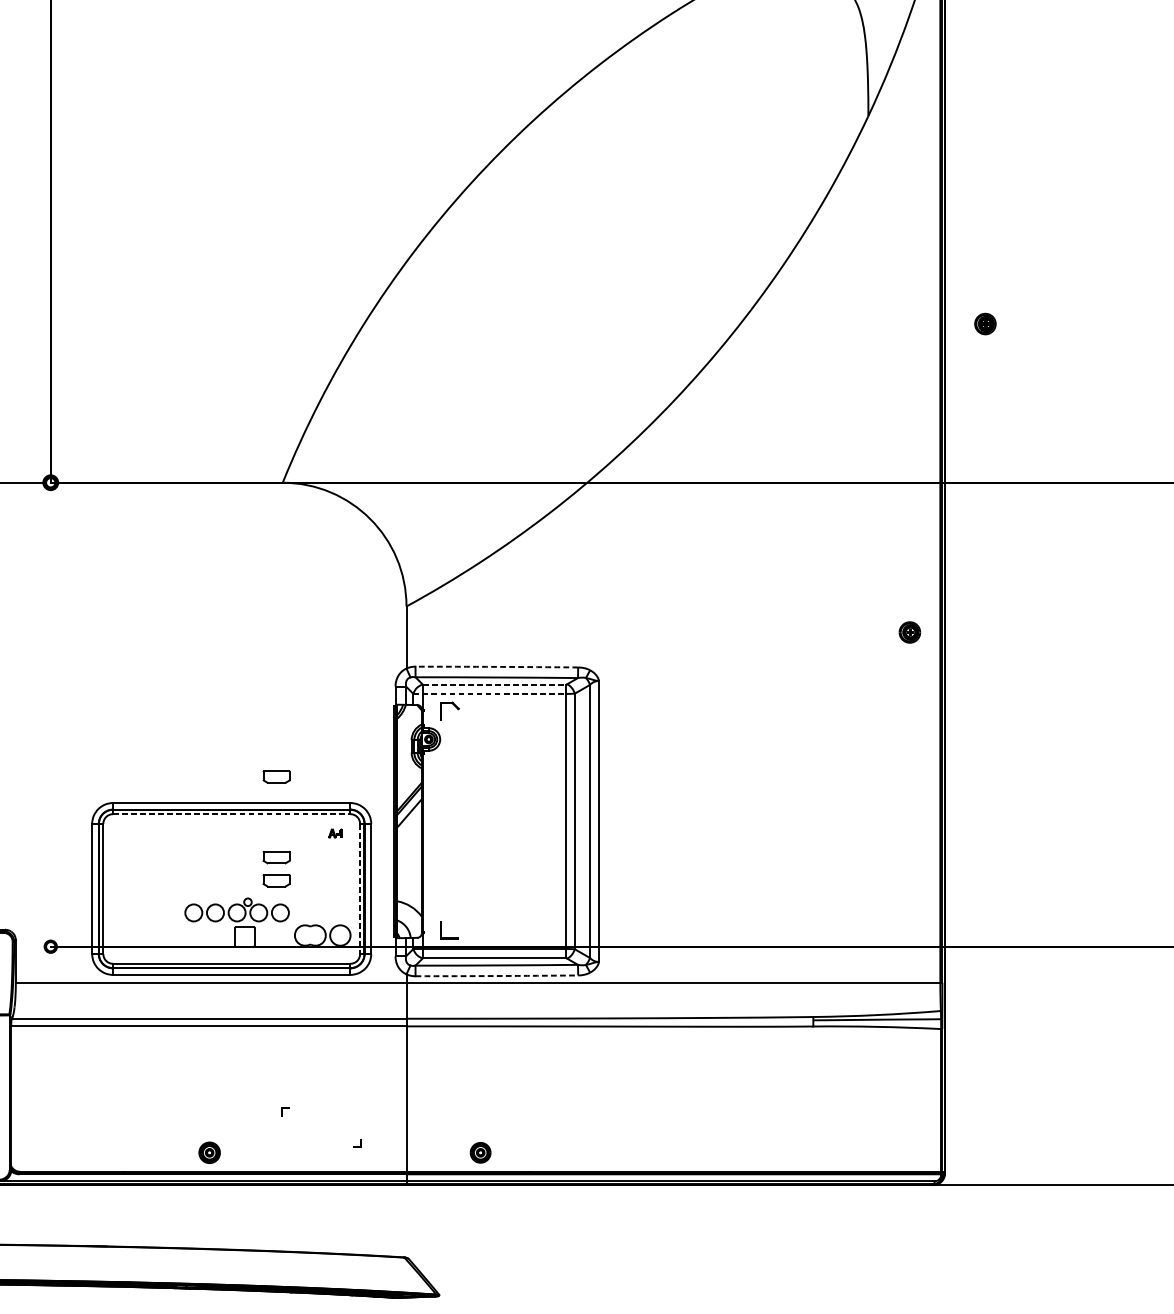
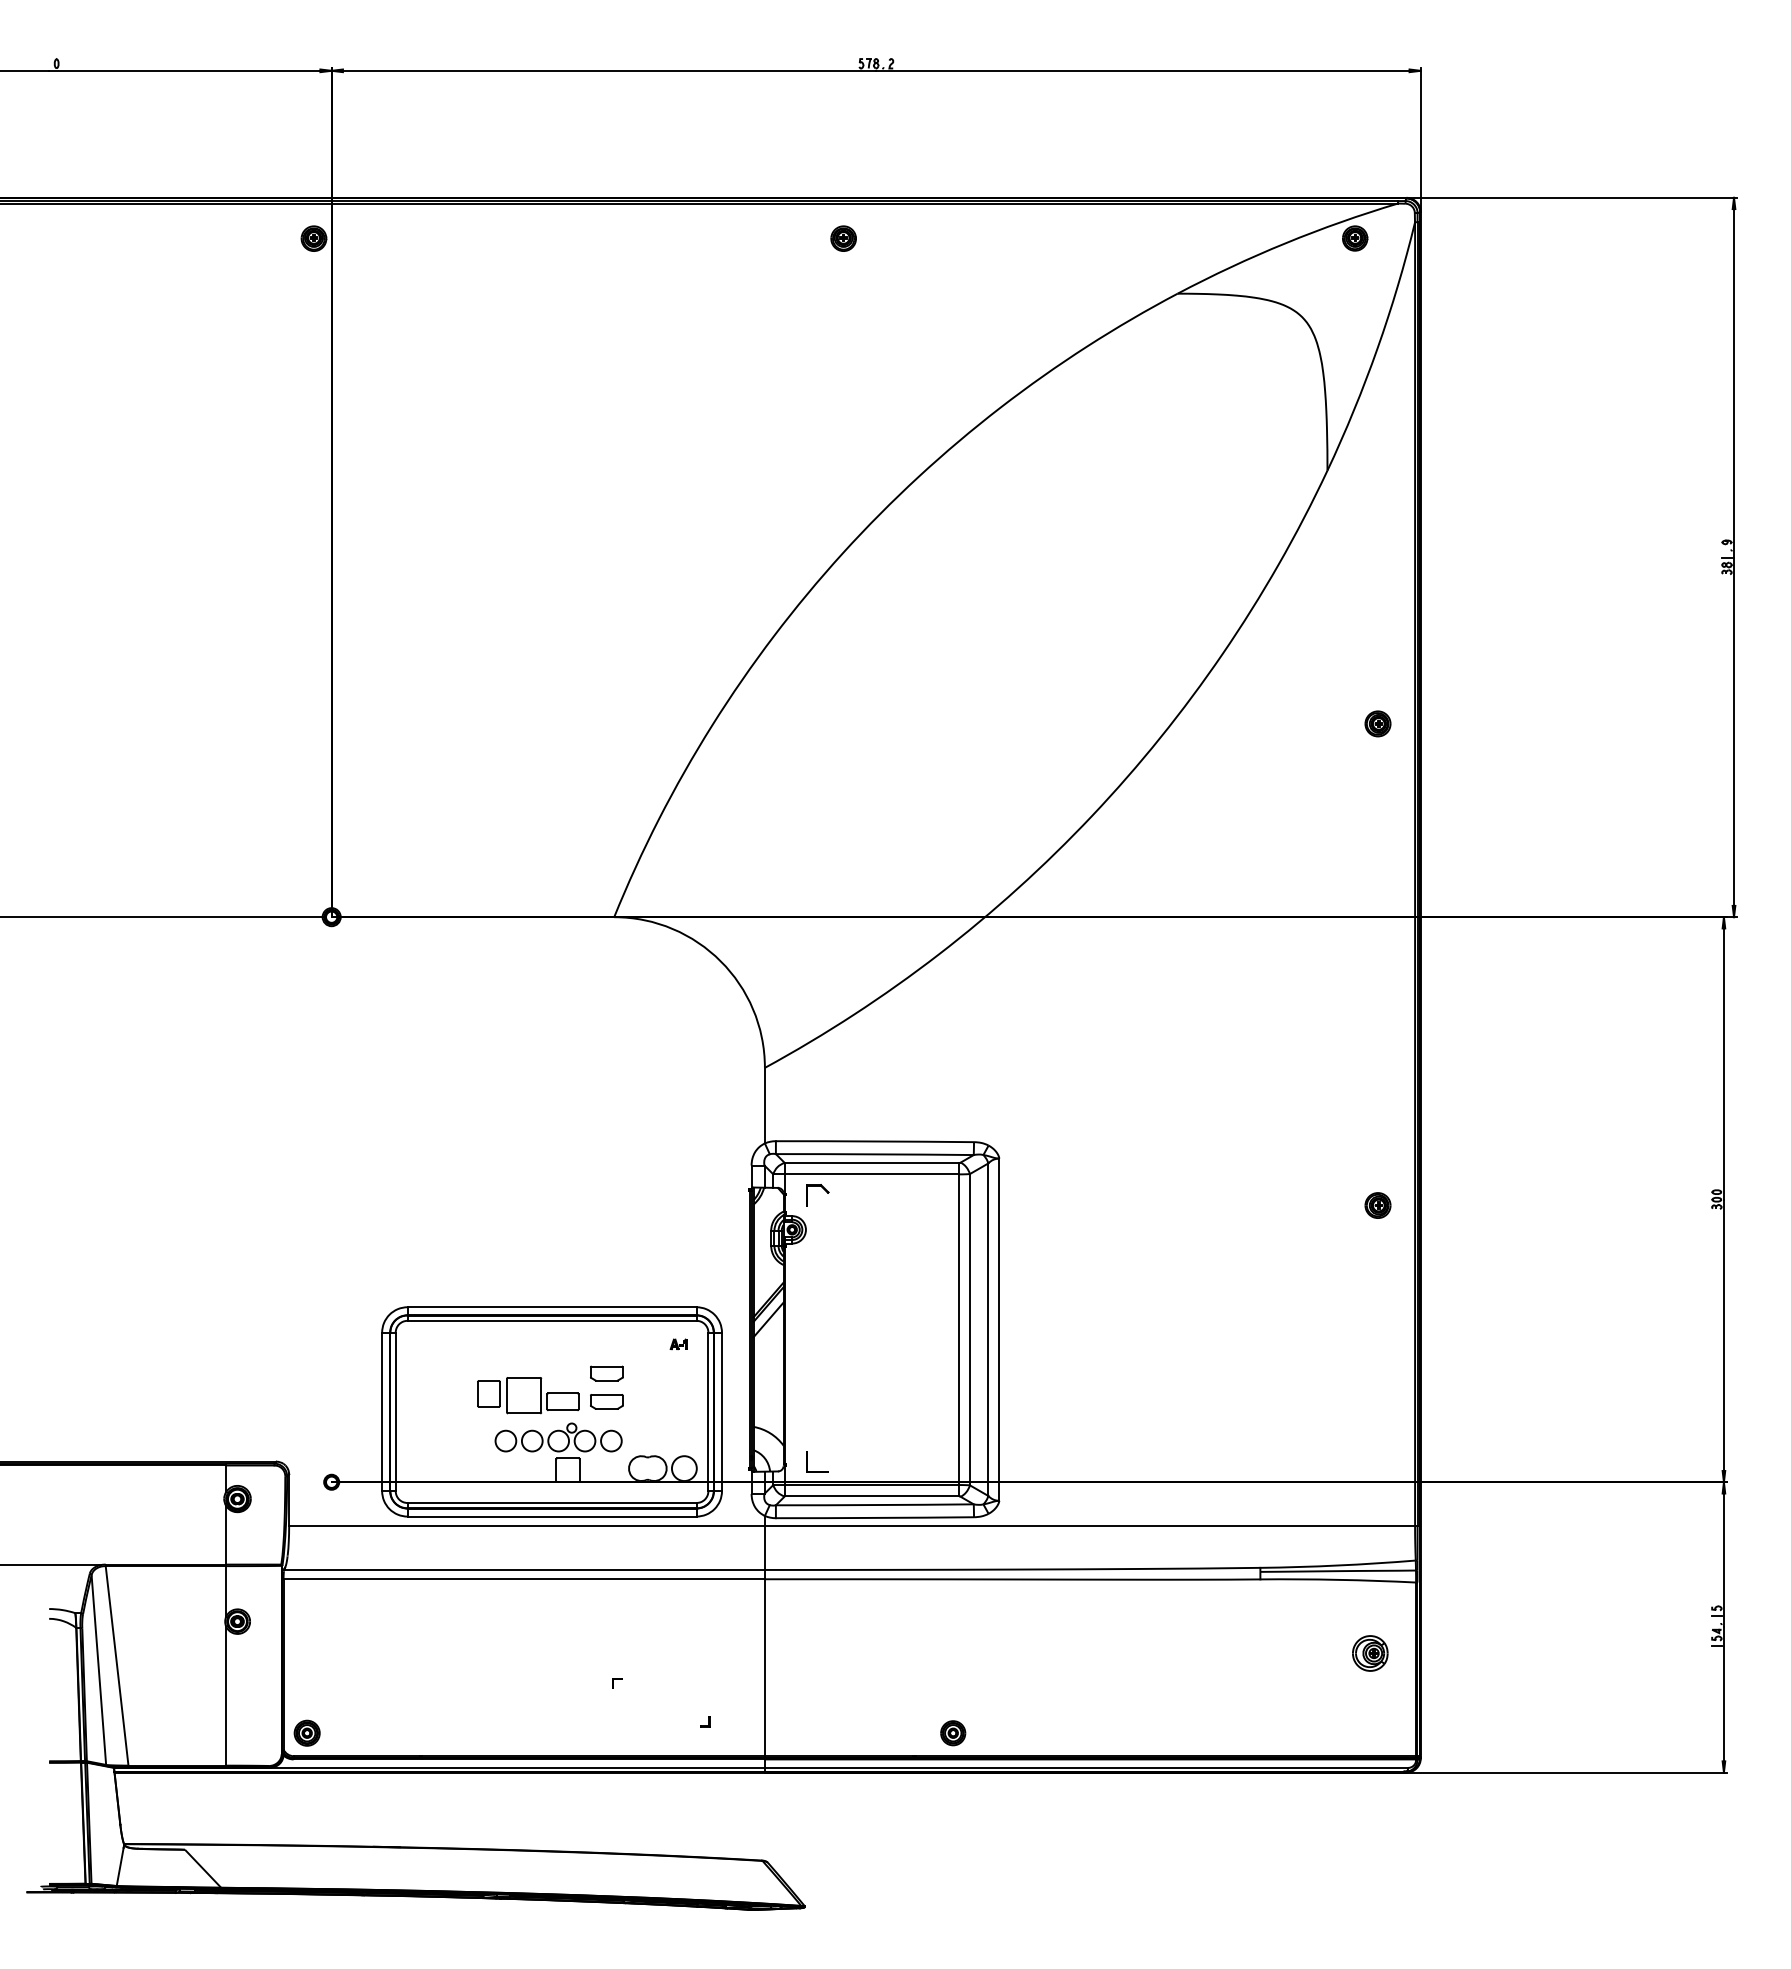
part: (985, 323) -> (1377, 723), moved
part: (909, 632) -> (1377, 1205), moved
arc: (496, 666) -> (874, 1141), dashed -> solid
line: (494, 684) -> (872, 1162), dashed -> solid
line: (489, 694) -> (866, 1174), dashed -> solid
part: (276, 776) -> (606, 1275), removed
line: (232, 813) -> (552, 1320), dashed -> solid
part: (212, 875) -> (528, 1395), added
line: (360, 889) -> (708, 1412), dashed -> solid
arc: (496, 975) -> (874, 1517), dashed -> solid
part: (903, 1087) -> (1370, 1653), added
part: (209, 1152) -> (306, 1732), moved
part: (480, 1153) -> (953, 1733), moved

